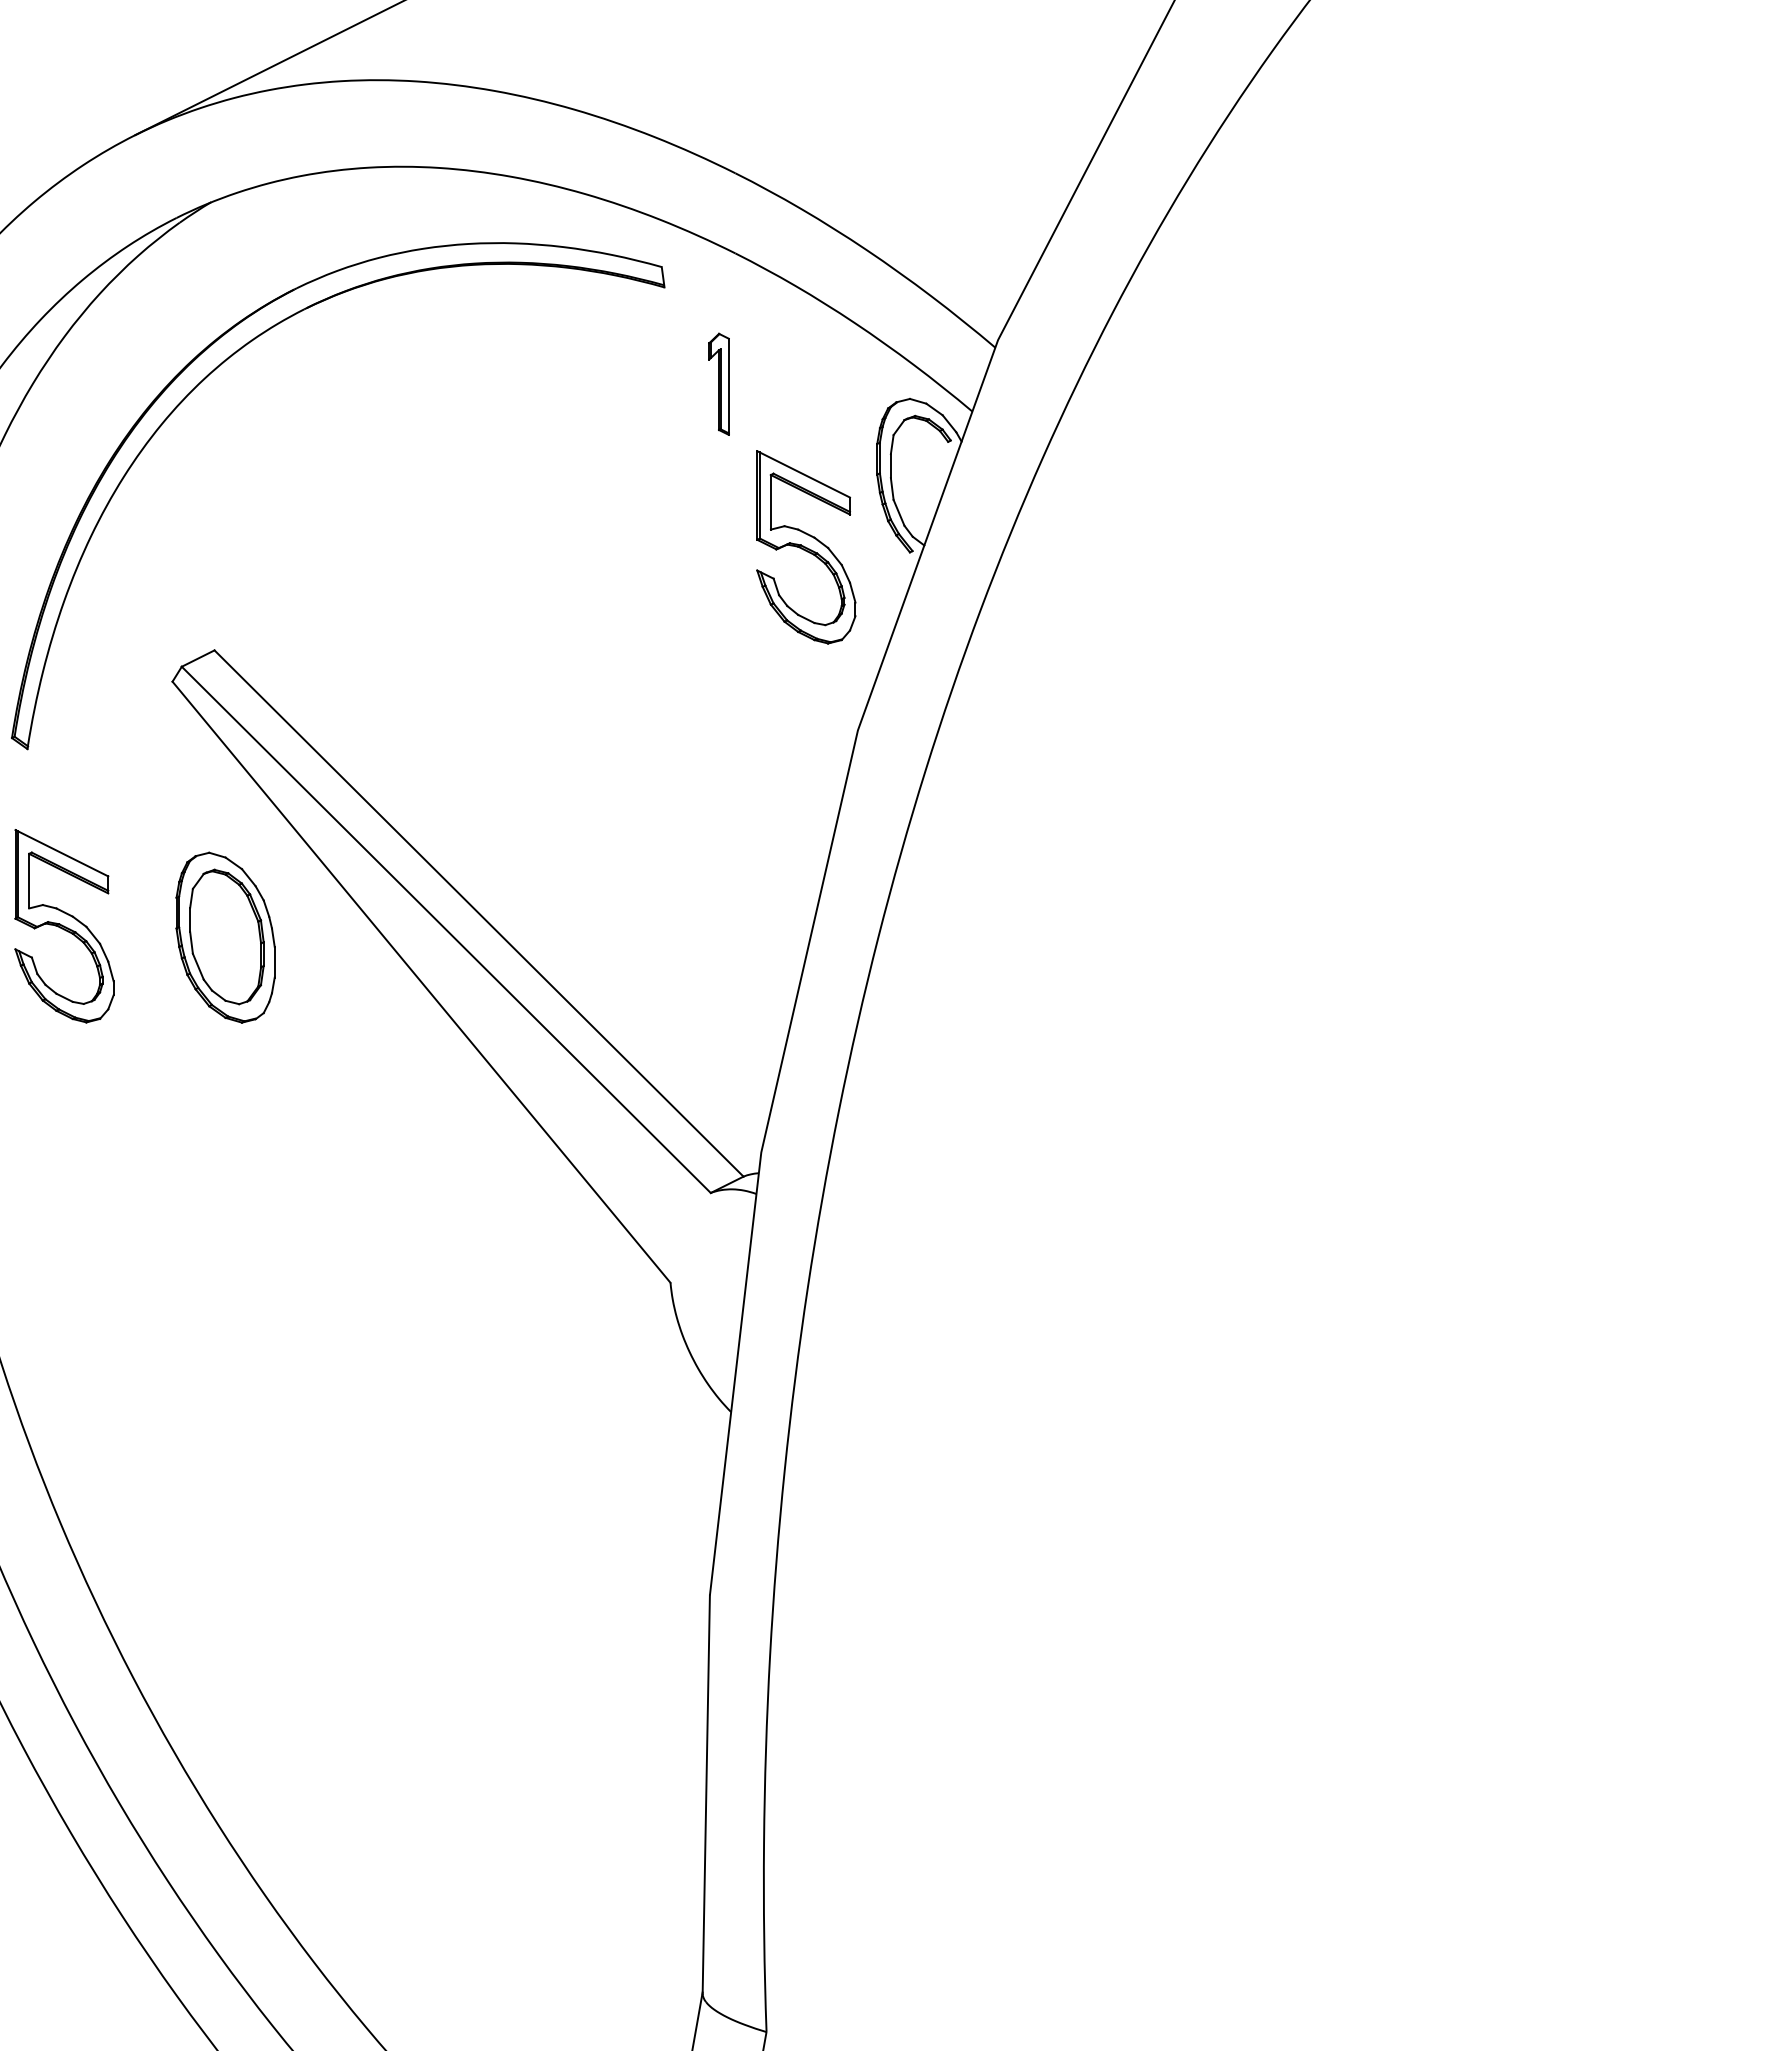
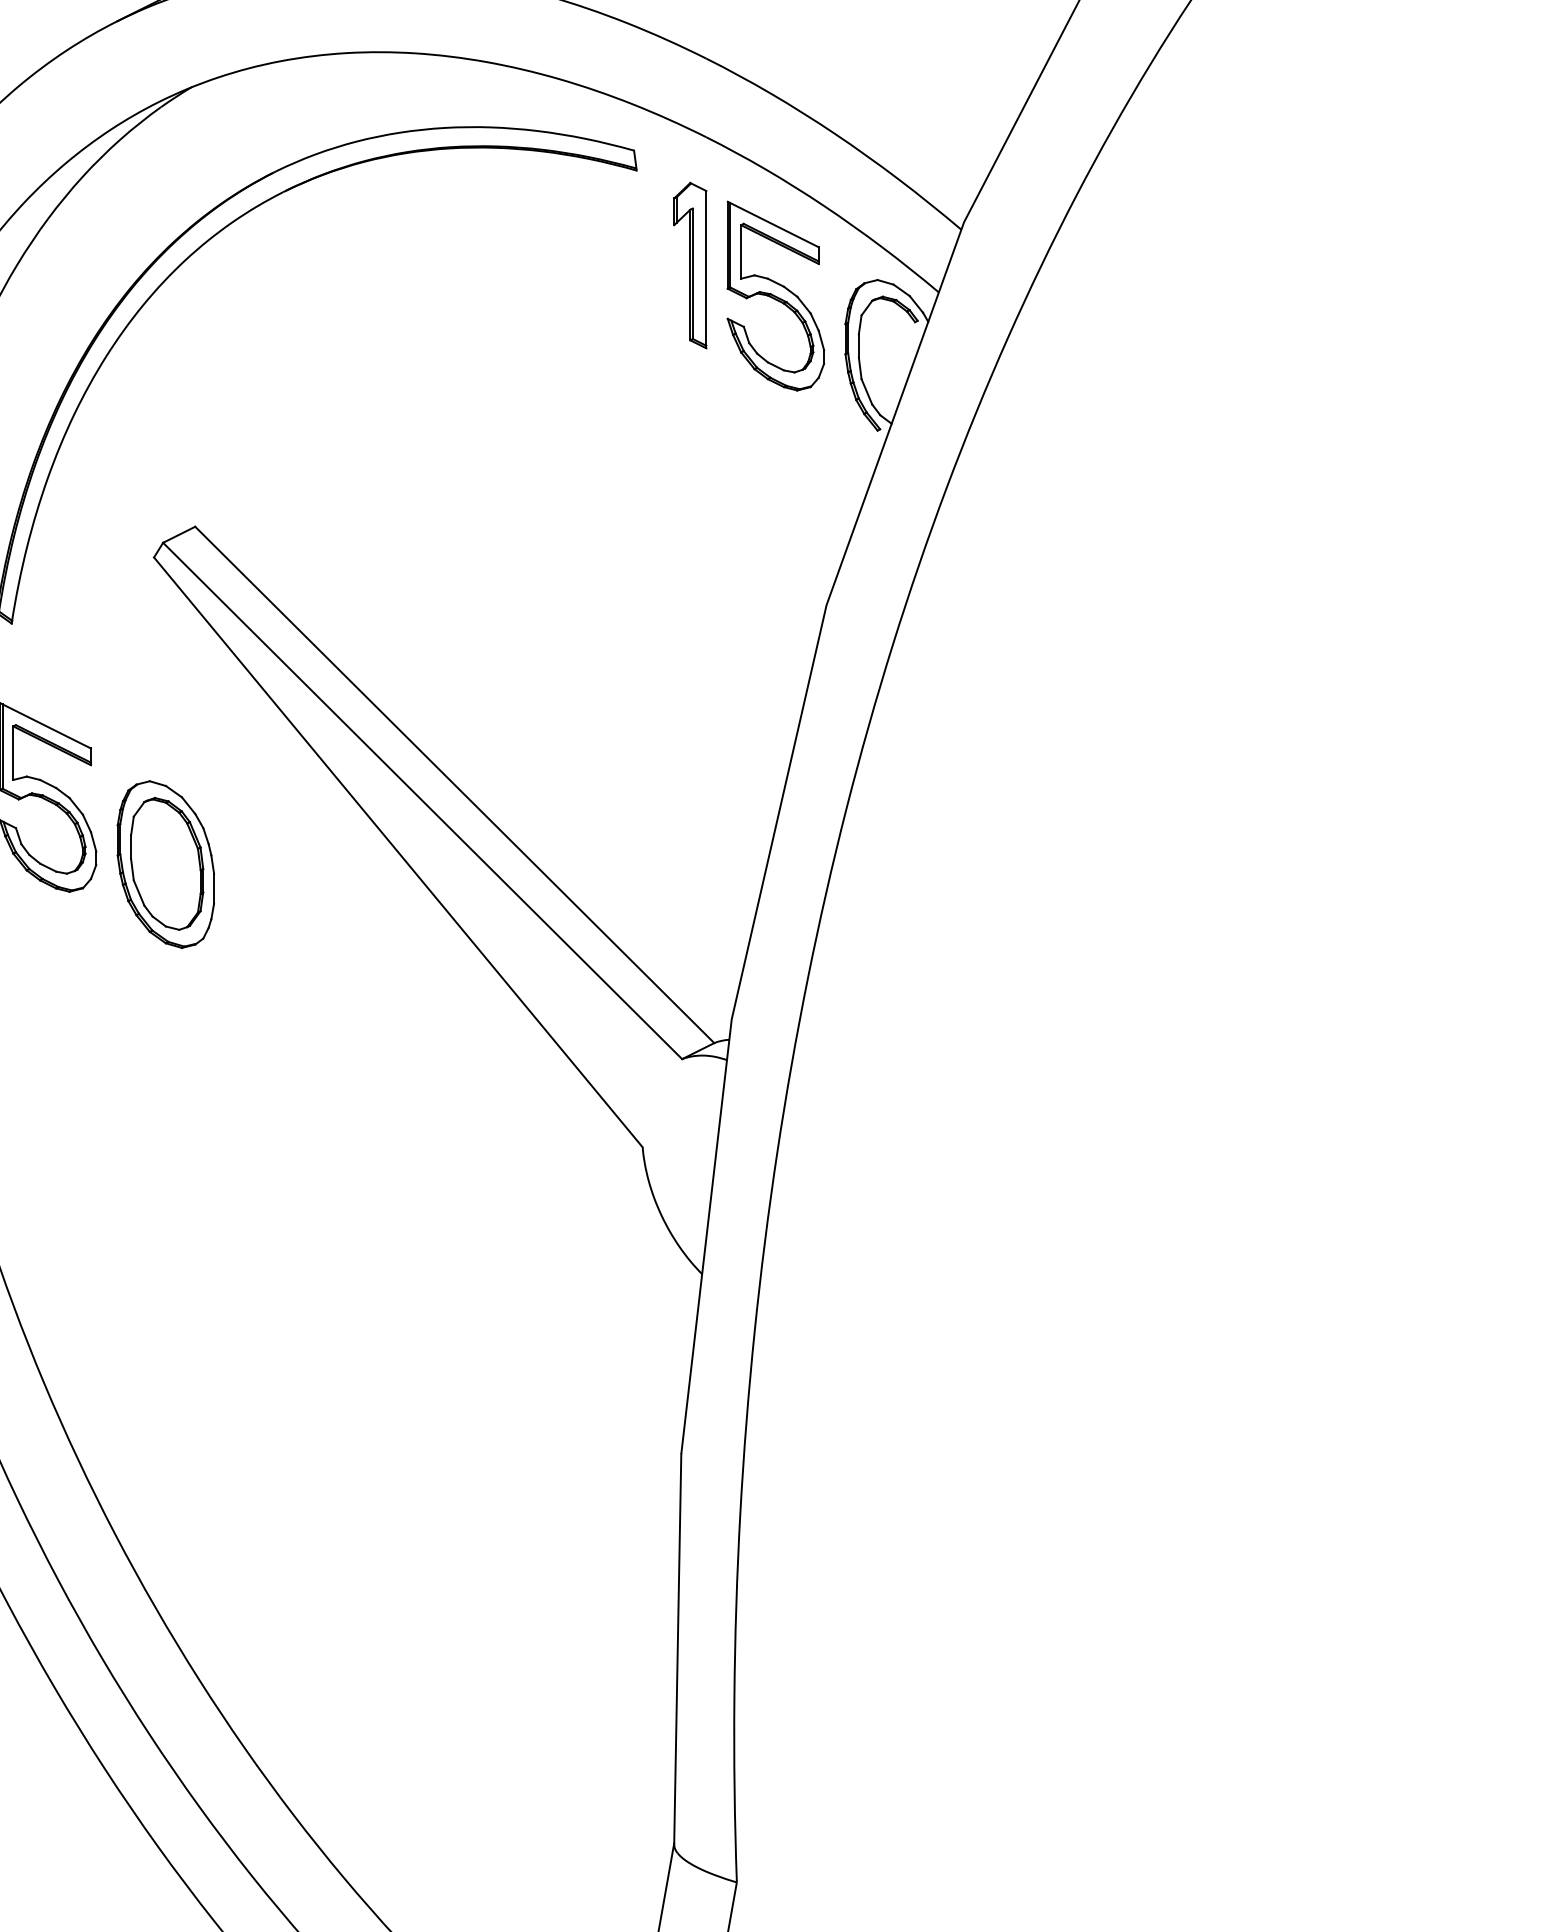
part: (718, 384) -> (689, 265), size x1.67
part: (806, 547) -> (776, 296), moved
part: (225, 937) -> (165, 864), moved

